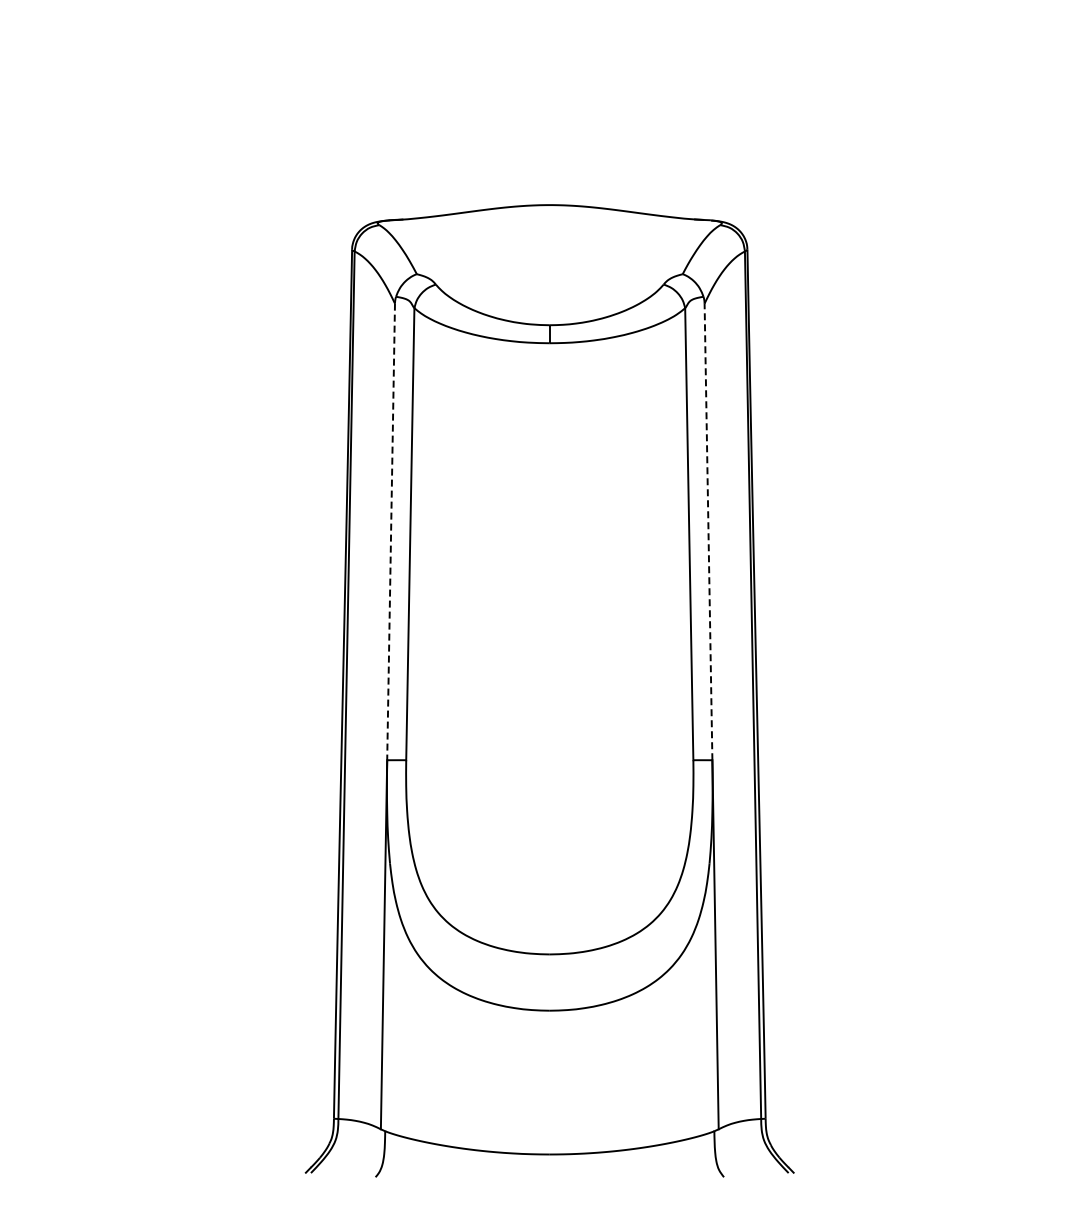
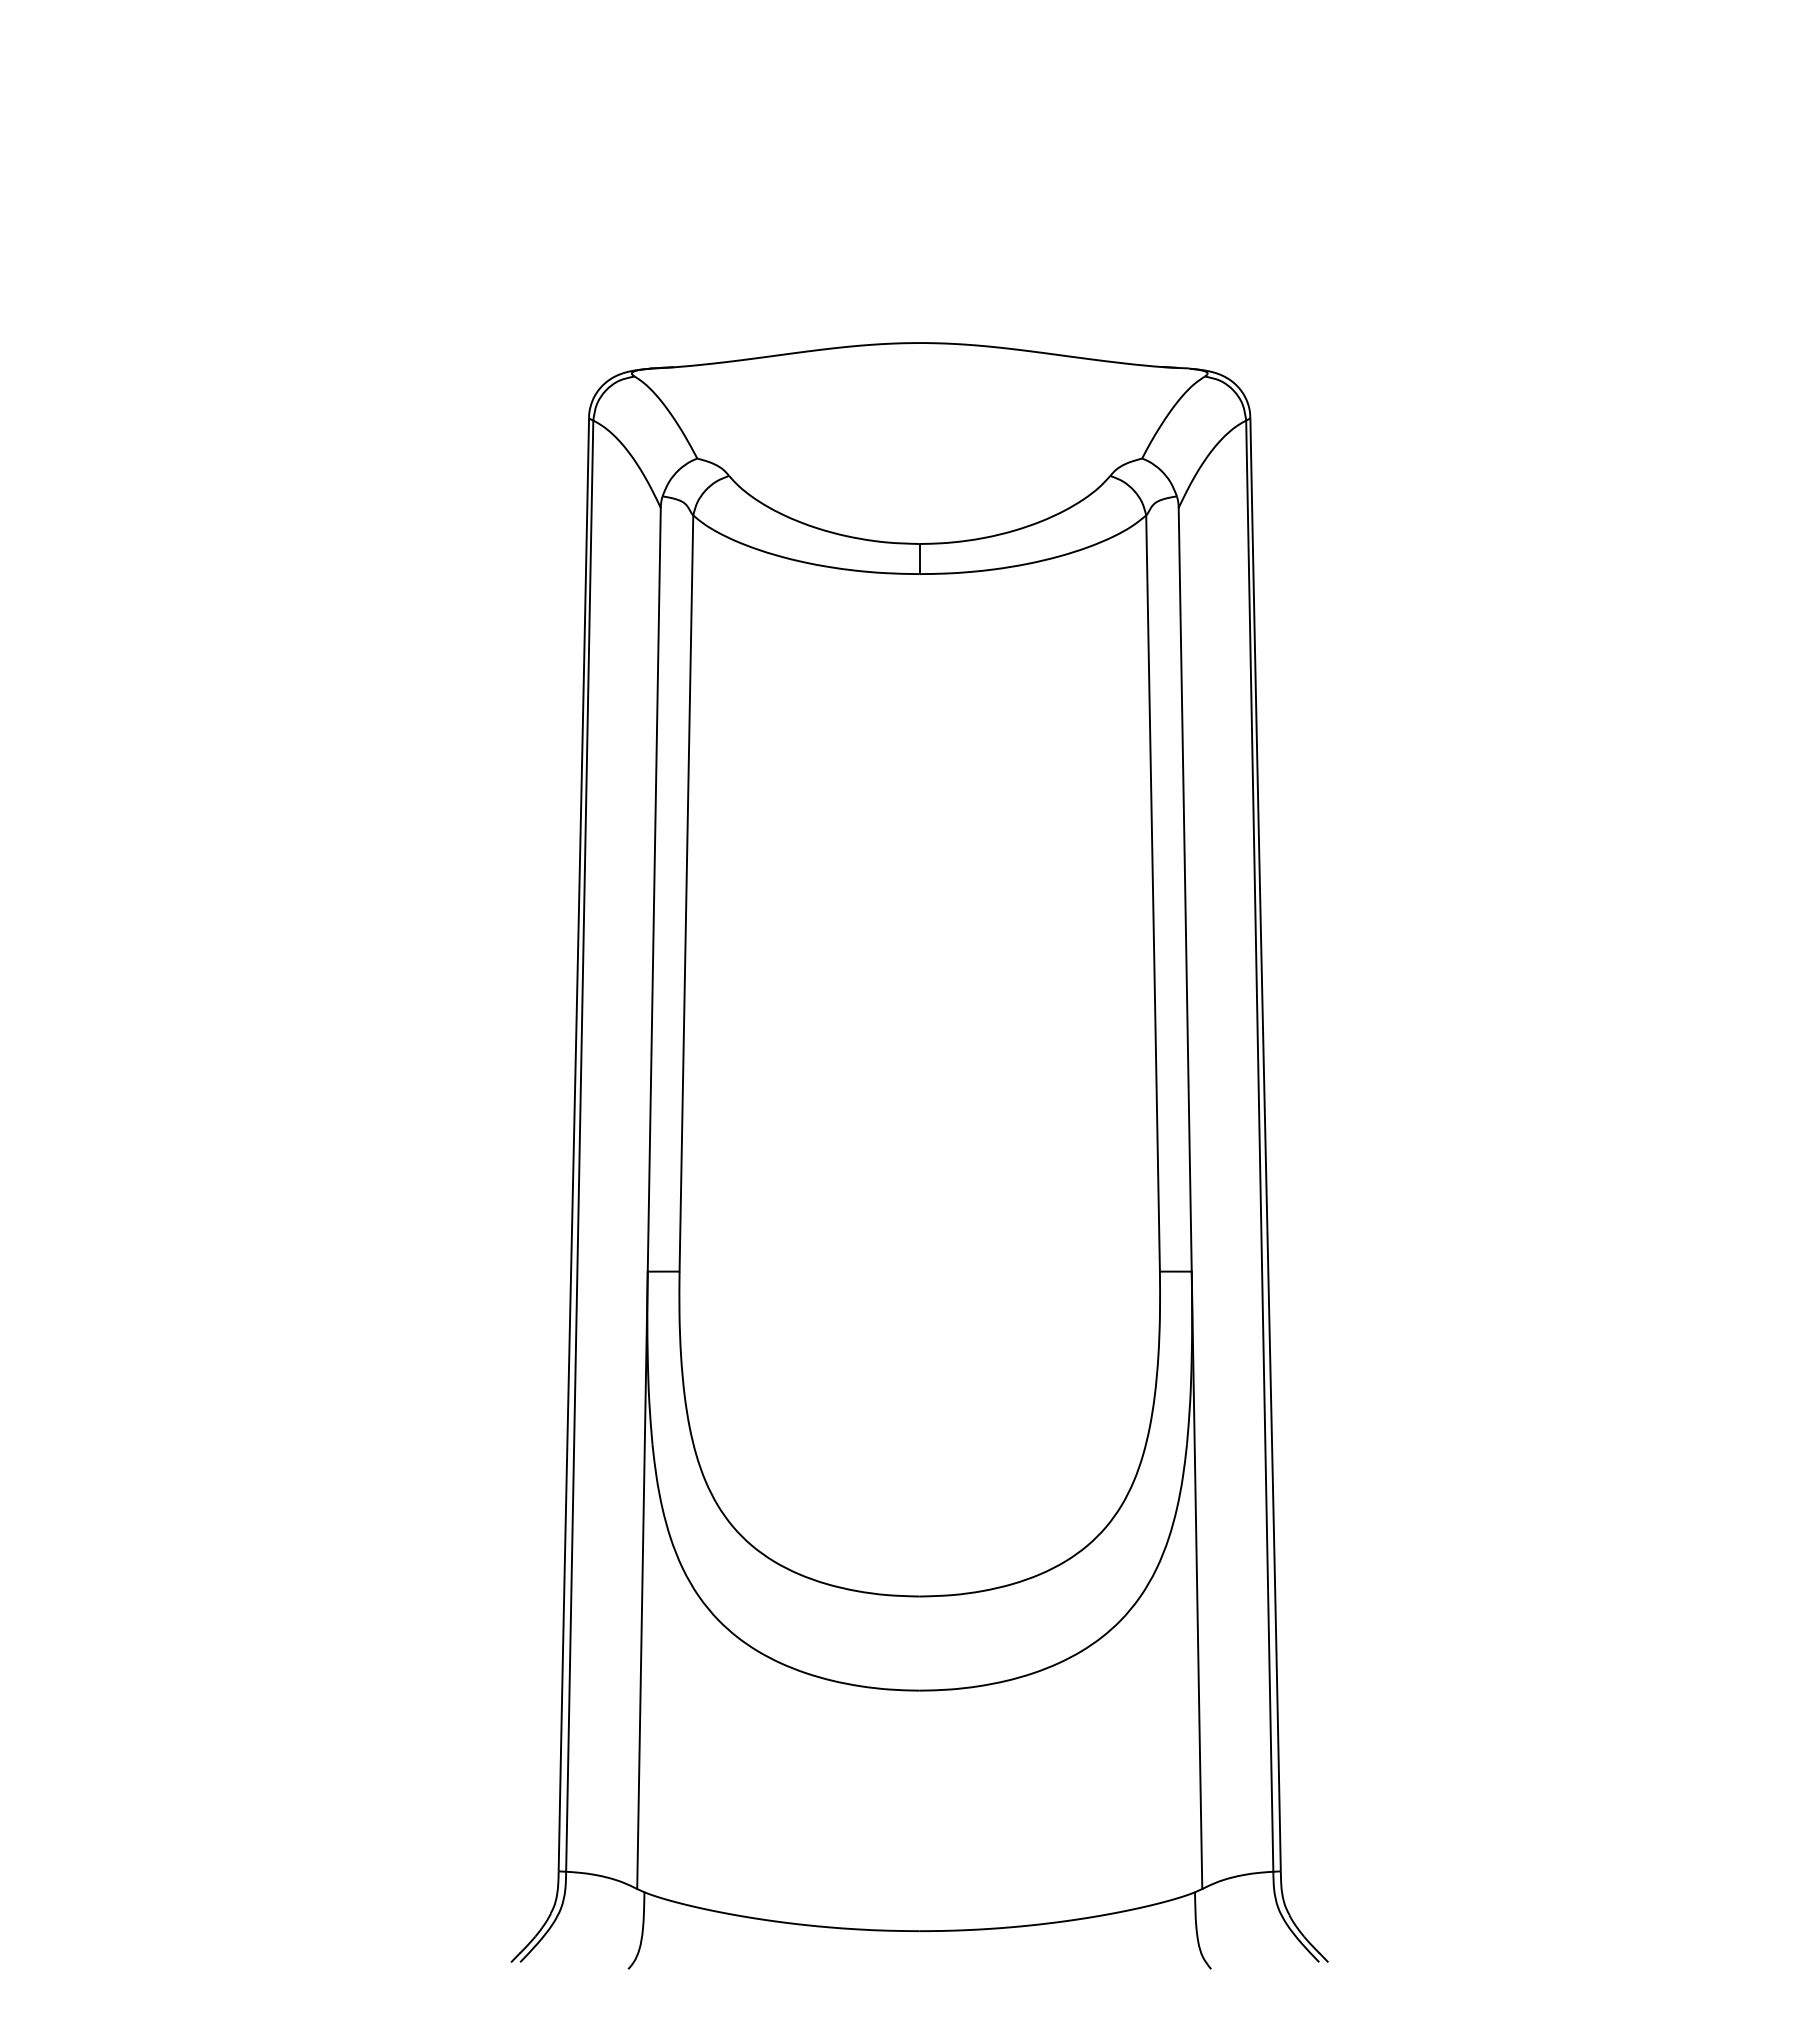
line: (708, 531) -> (1185, 889), dashed -> solid
line: (391, 532) -> (654, 890), dashed -> solid

